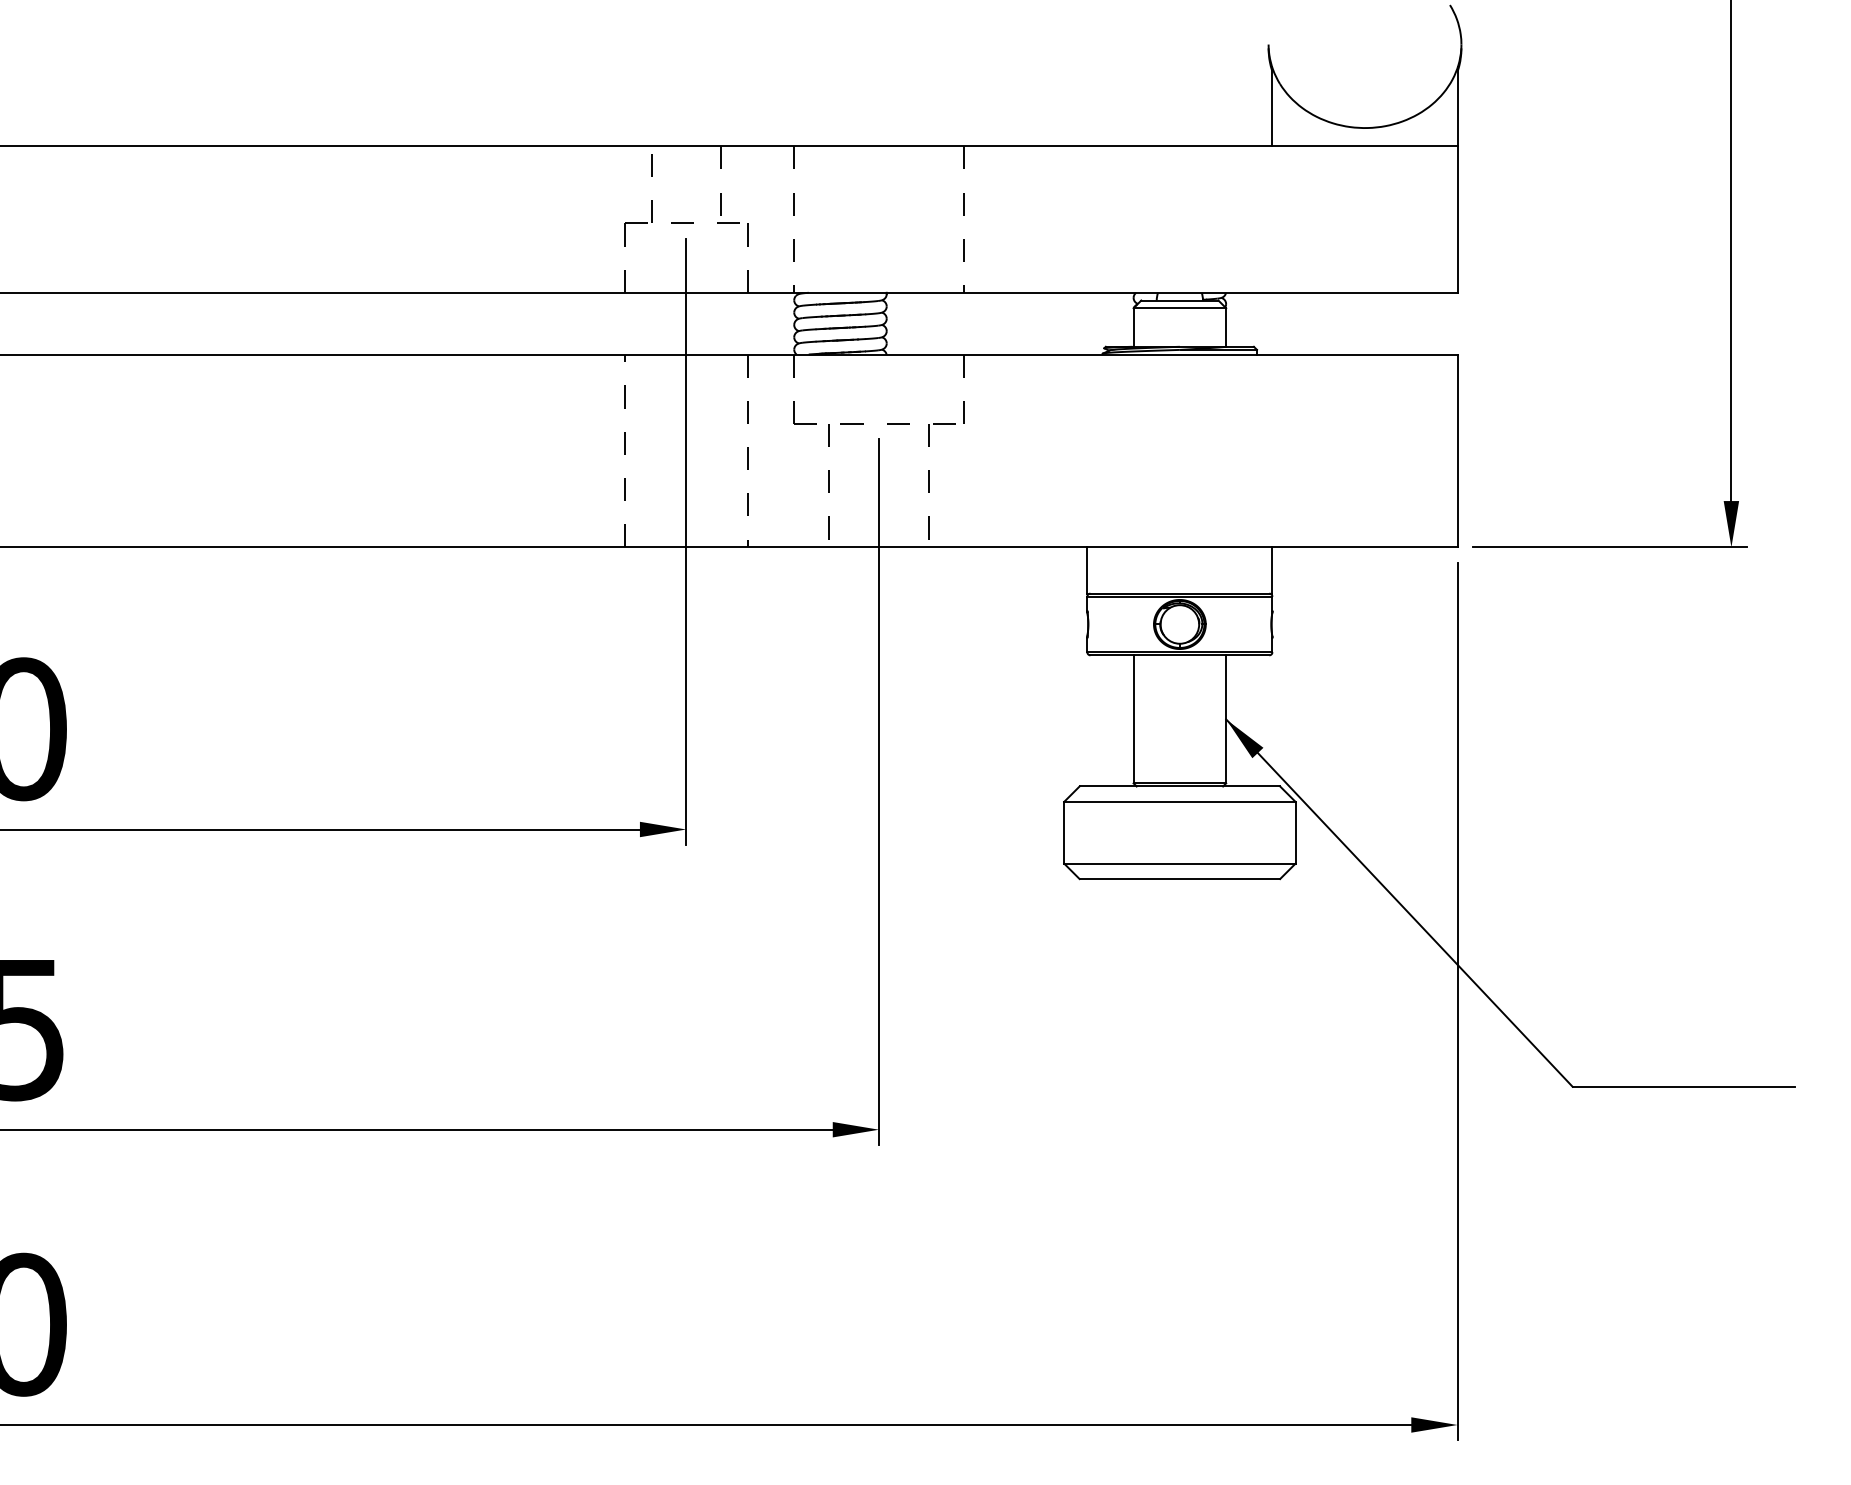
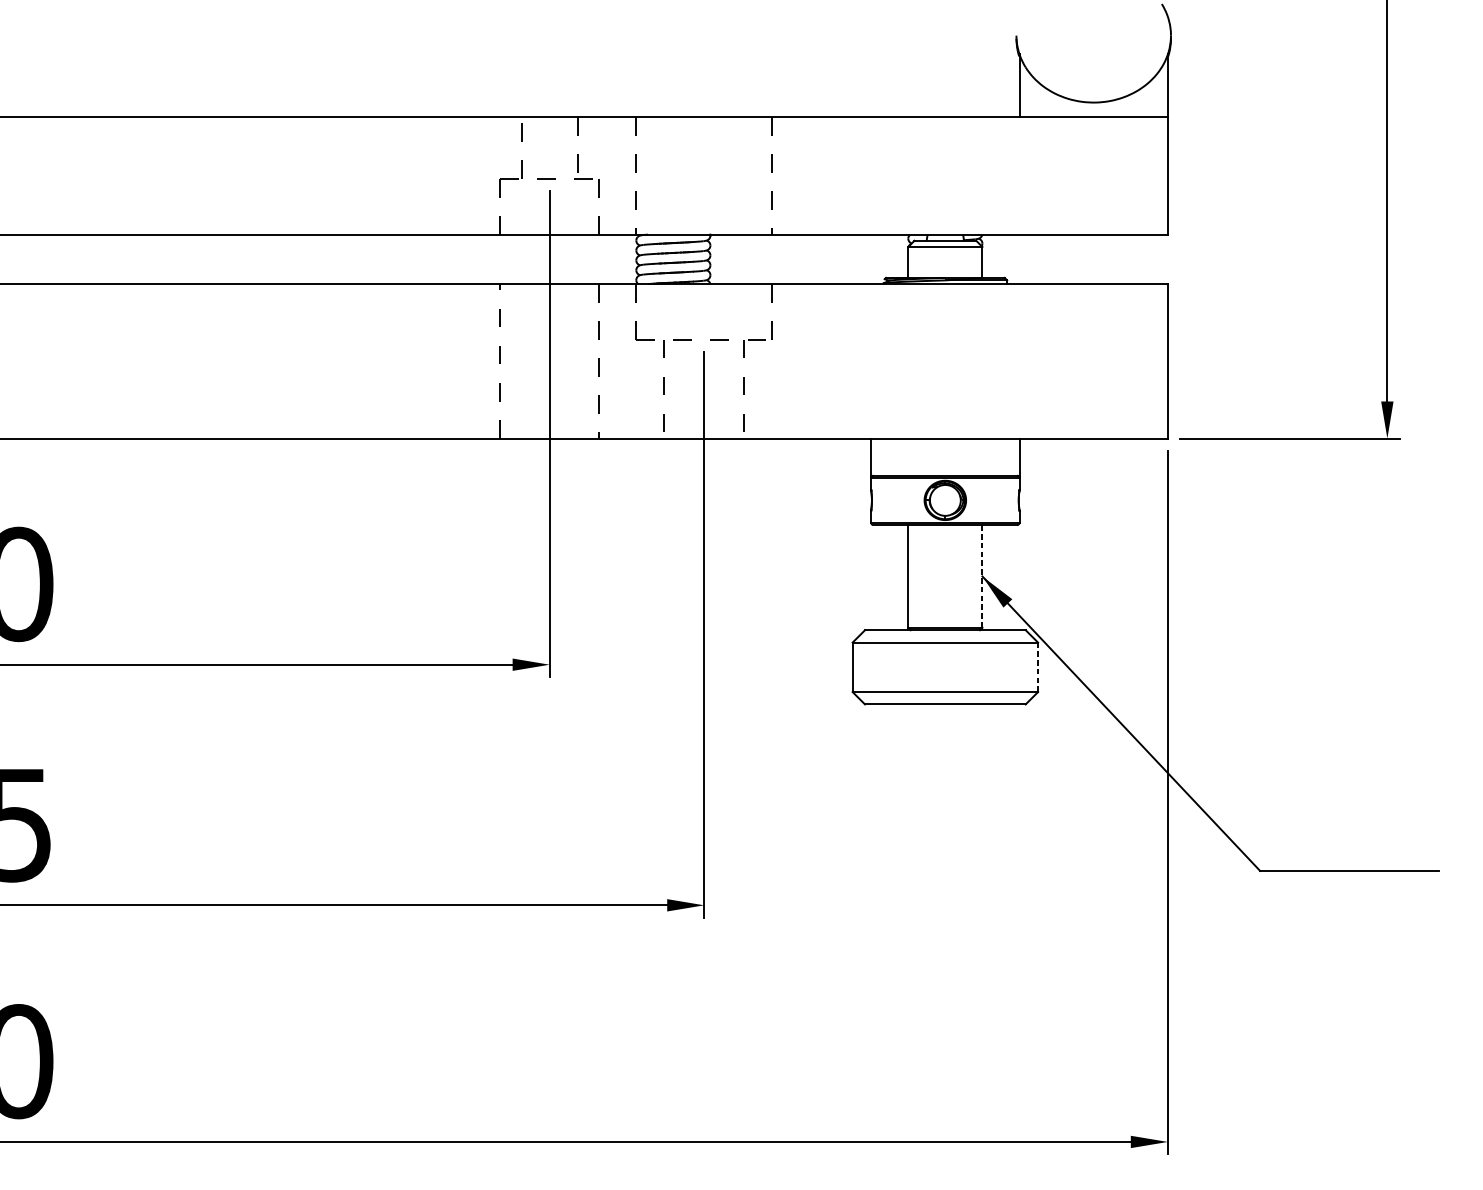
line: (1226, 719) -> (982, 576), solid -> dashed
line: (1295, 832) -> (1038, 667), solid -> dashed

